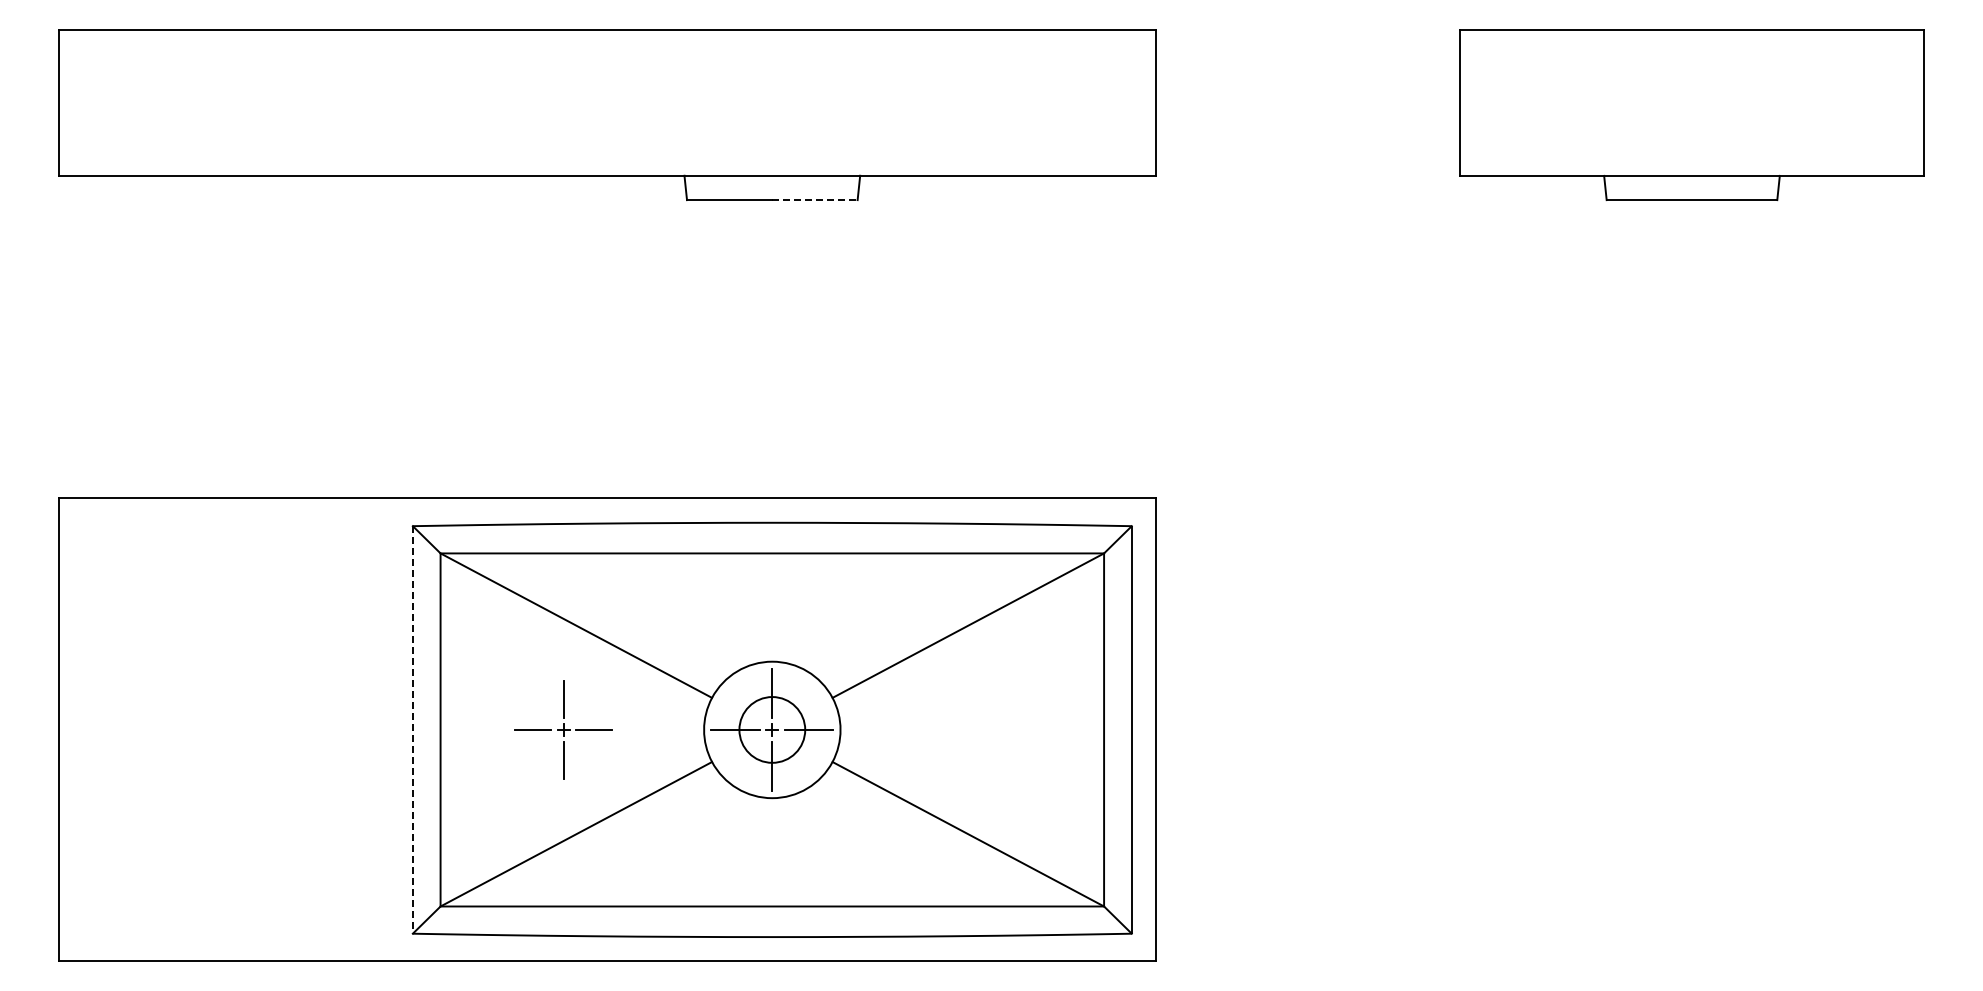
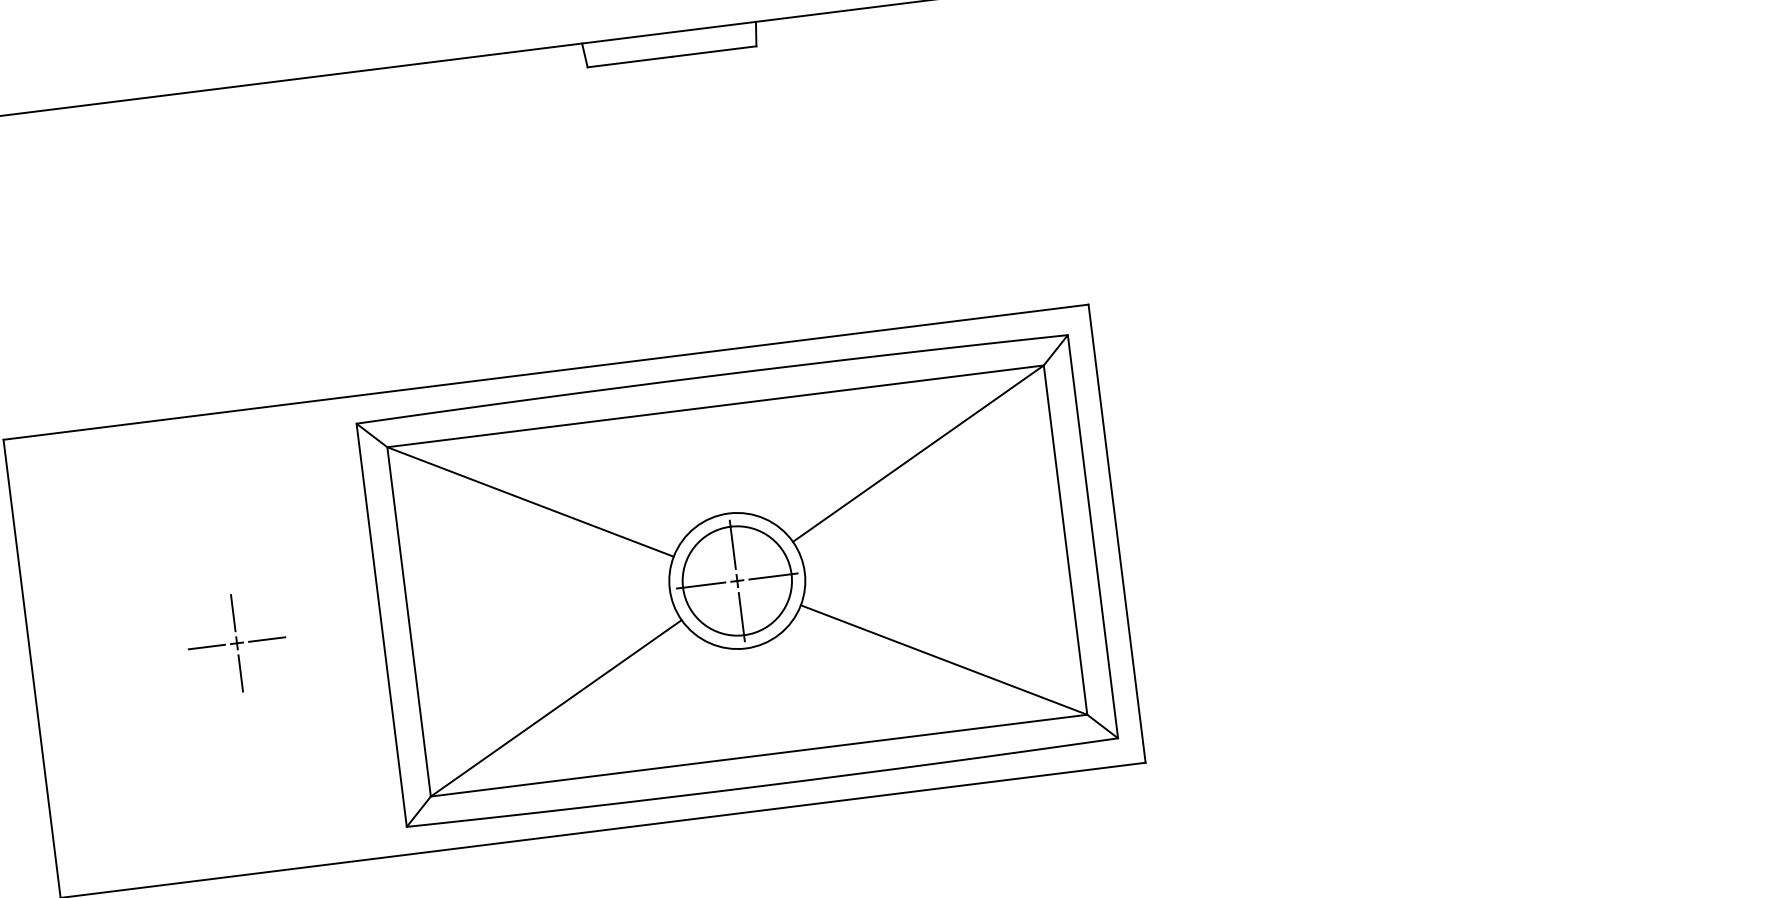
line: (814, 200) -> (713, 51), dashed -> solid
line: (412, 729) -> (381, 624), dashed -> solid
part: (563, 729) -> (236, 642), moved
circle: (772, 729) -> (737, 580), size x1.67

